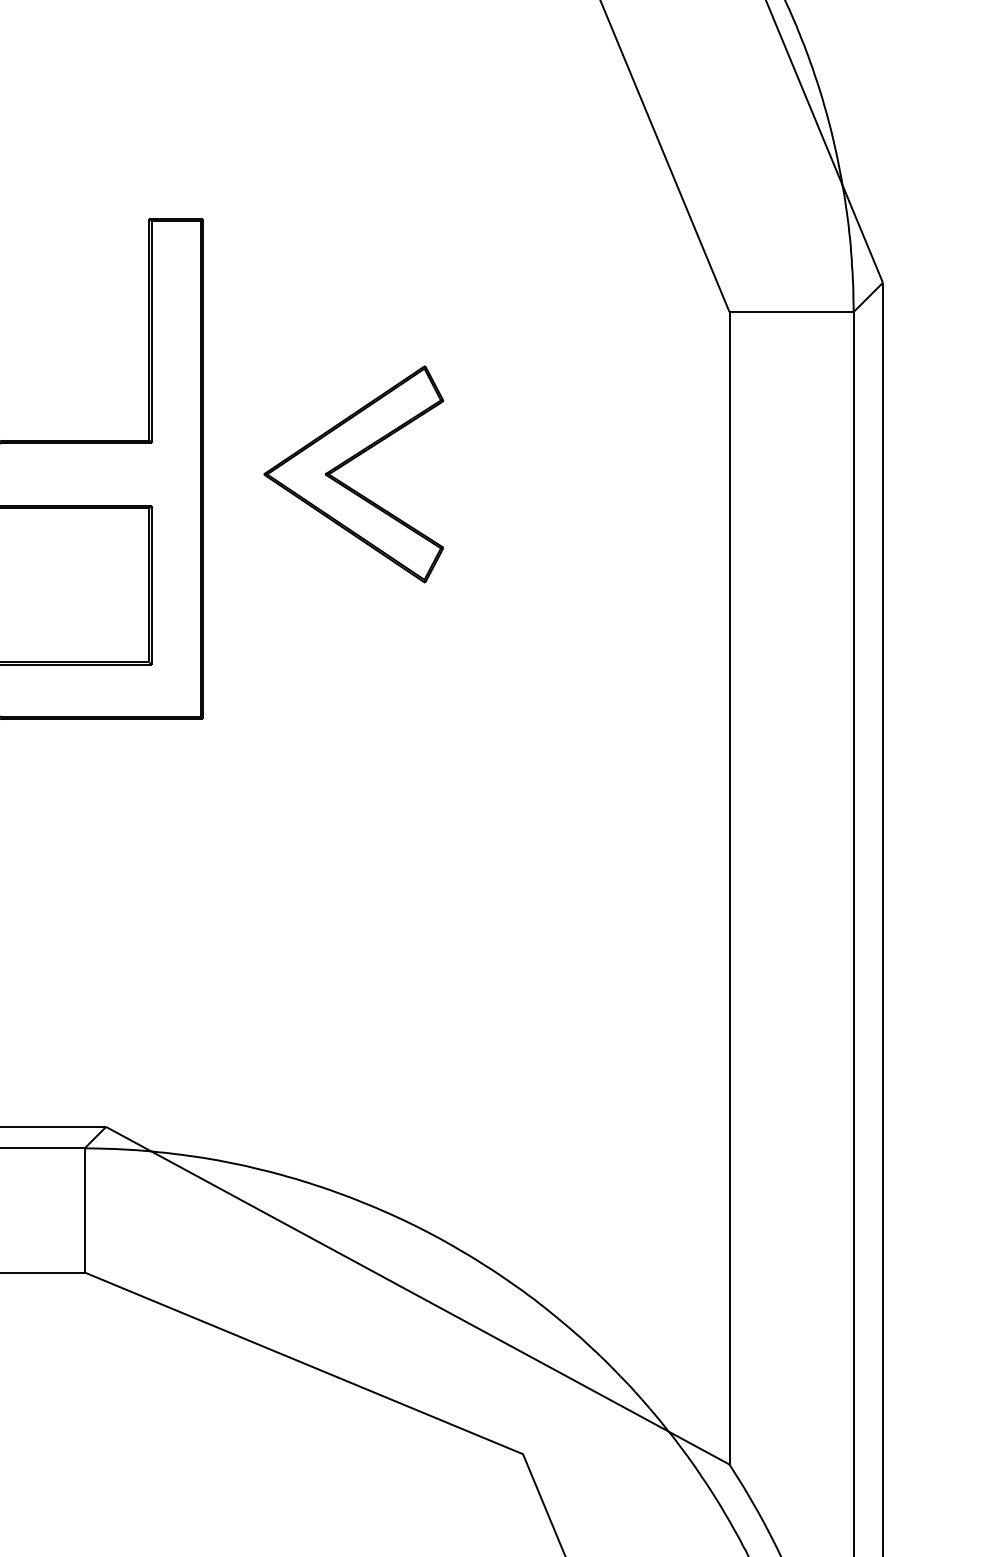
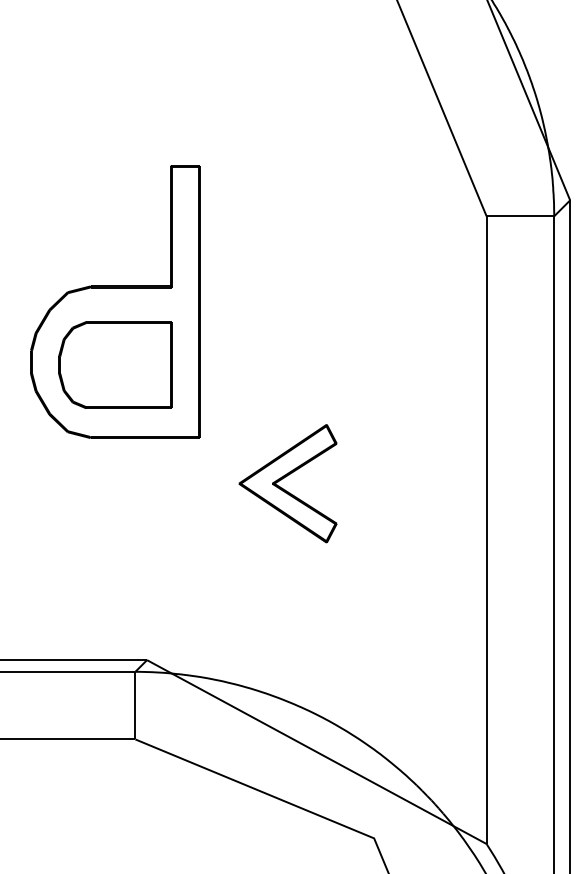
part: (352, 473) -> (287, 483), moved

